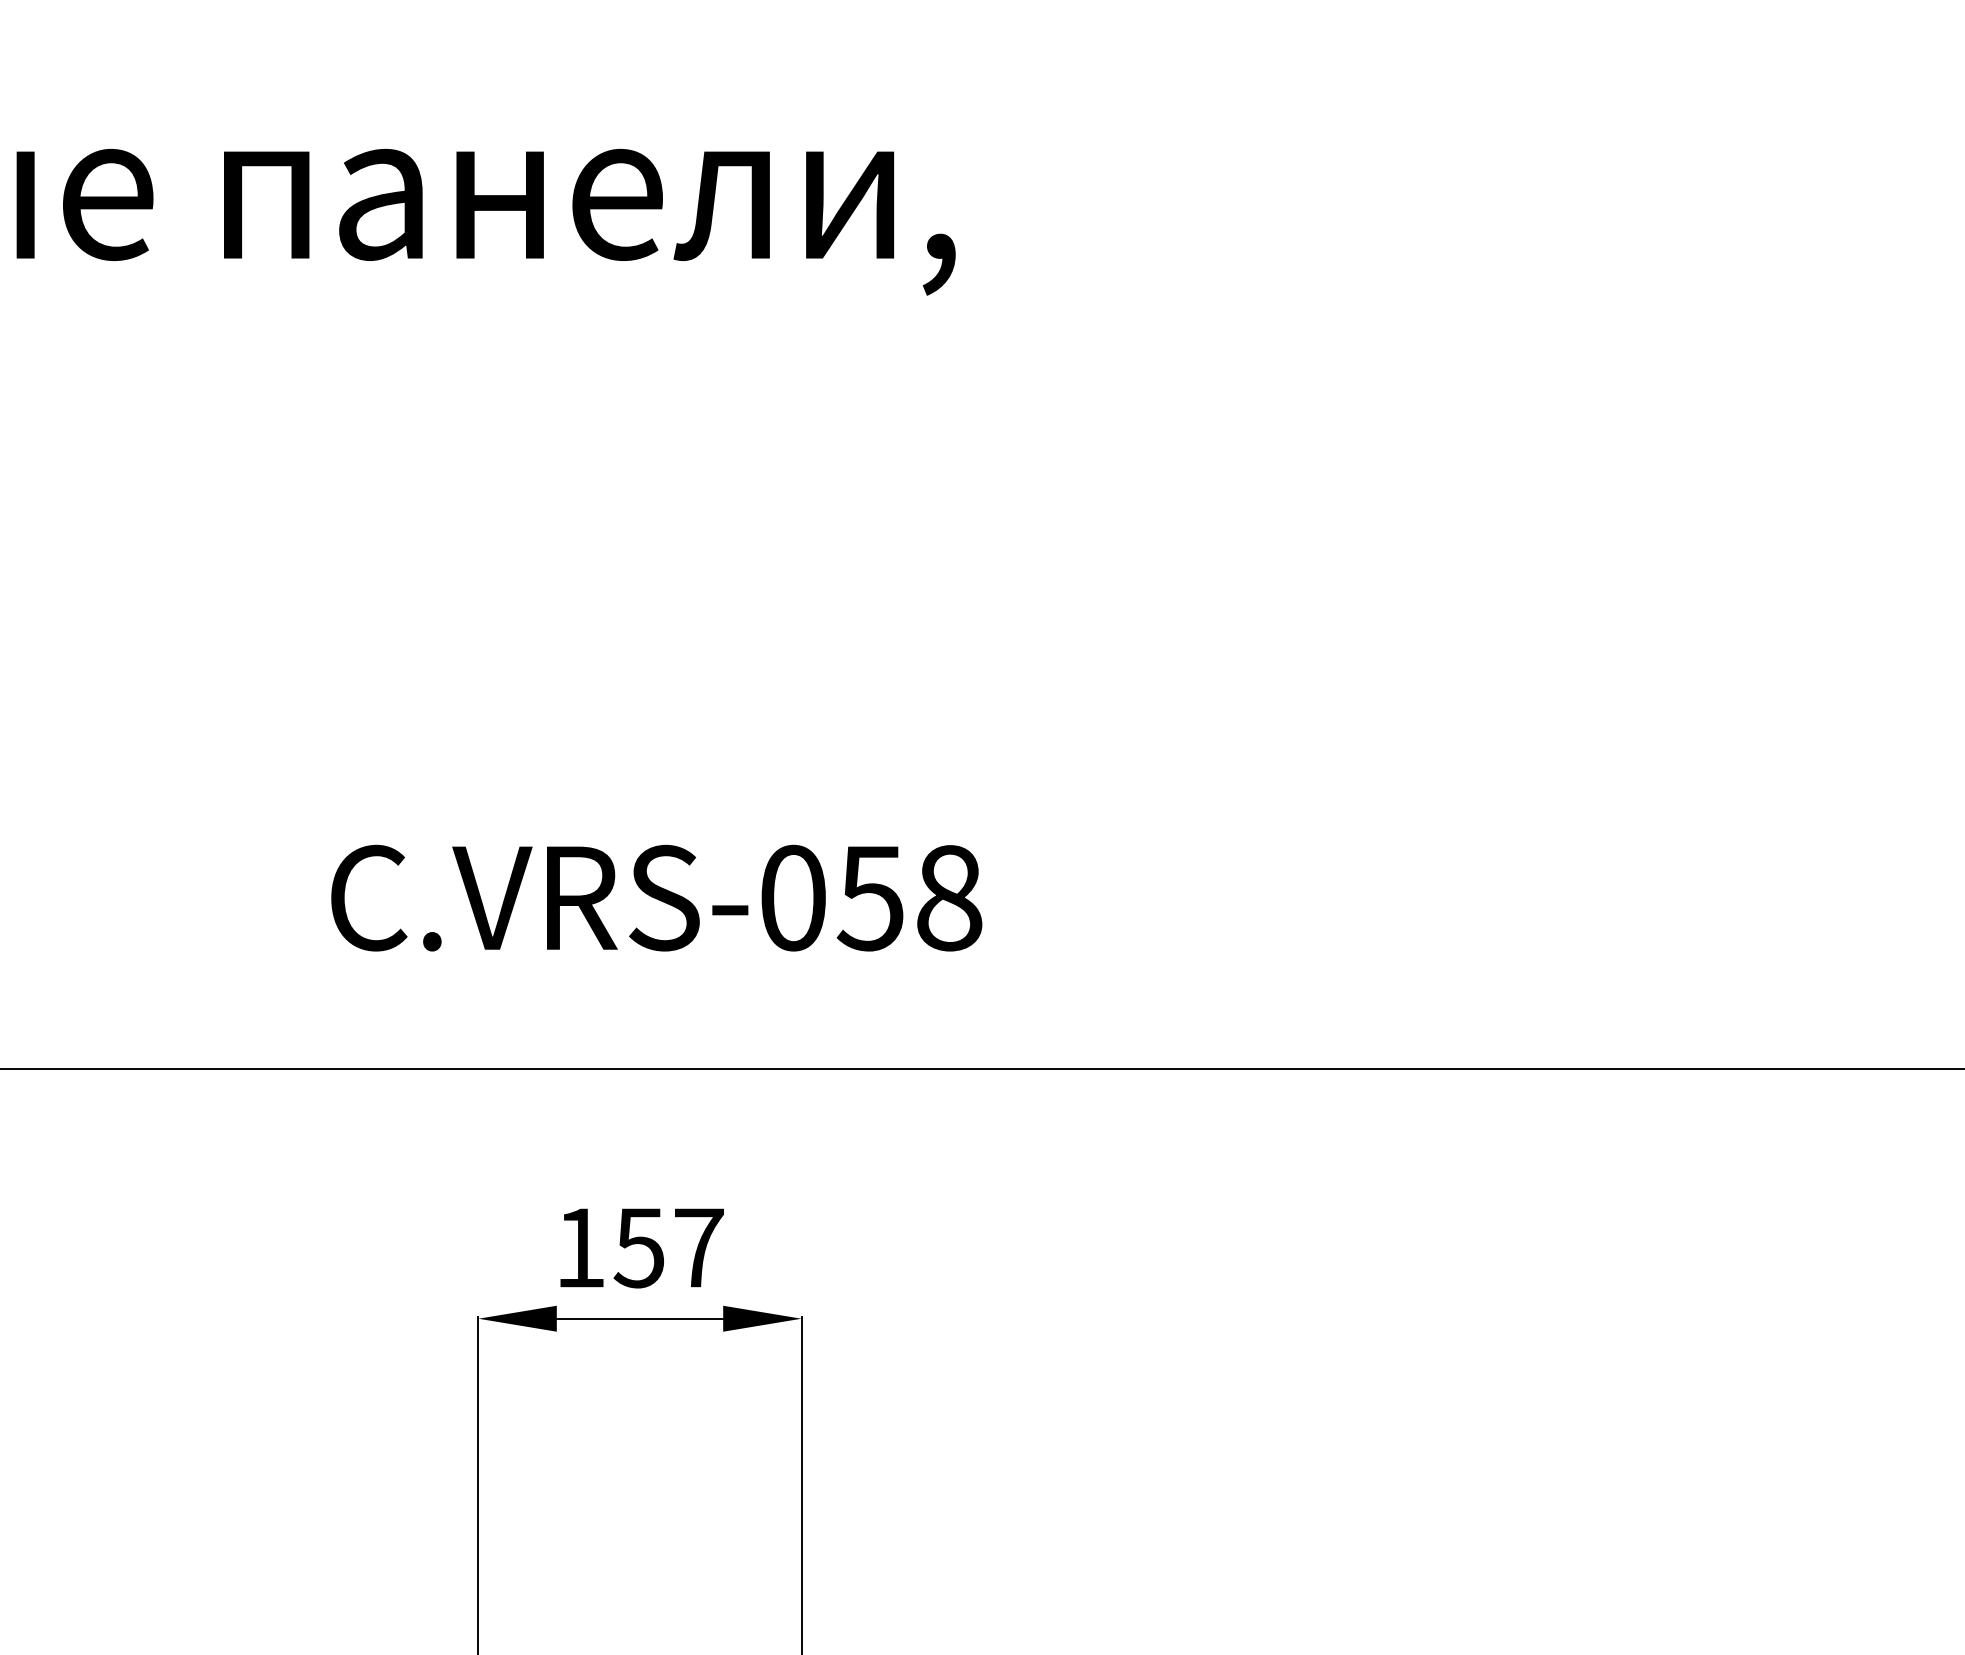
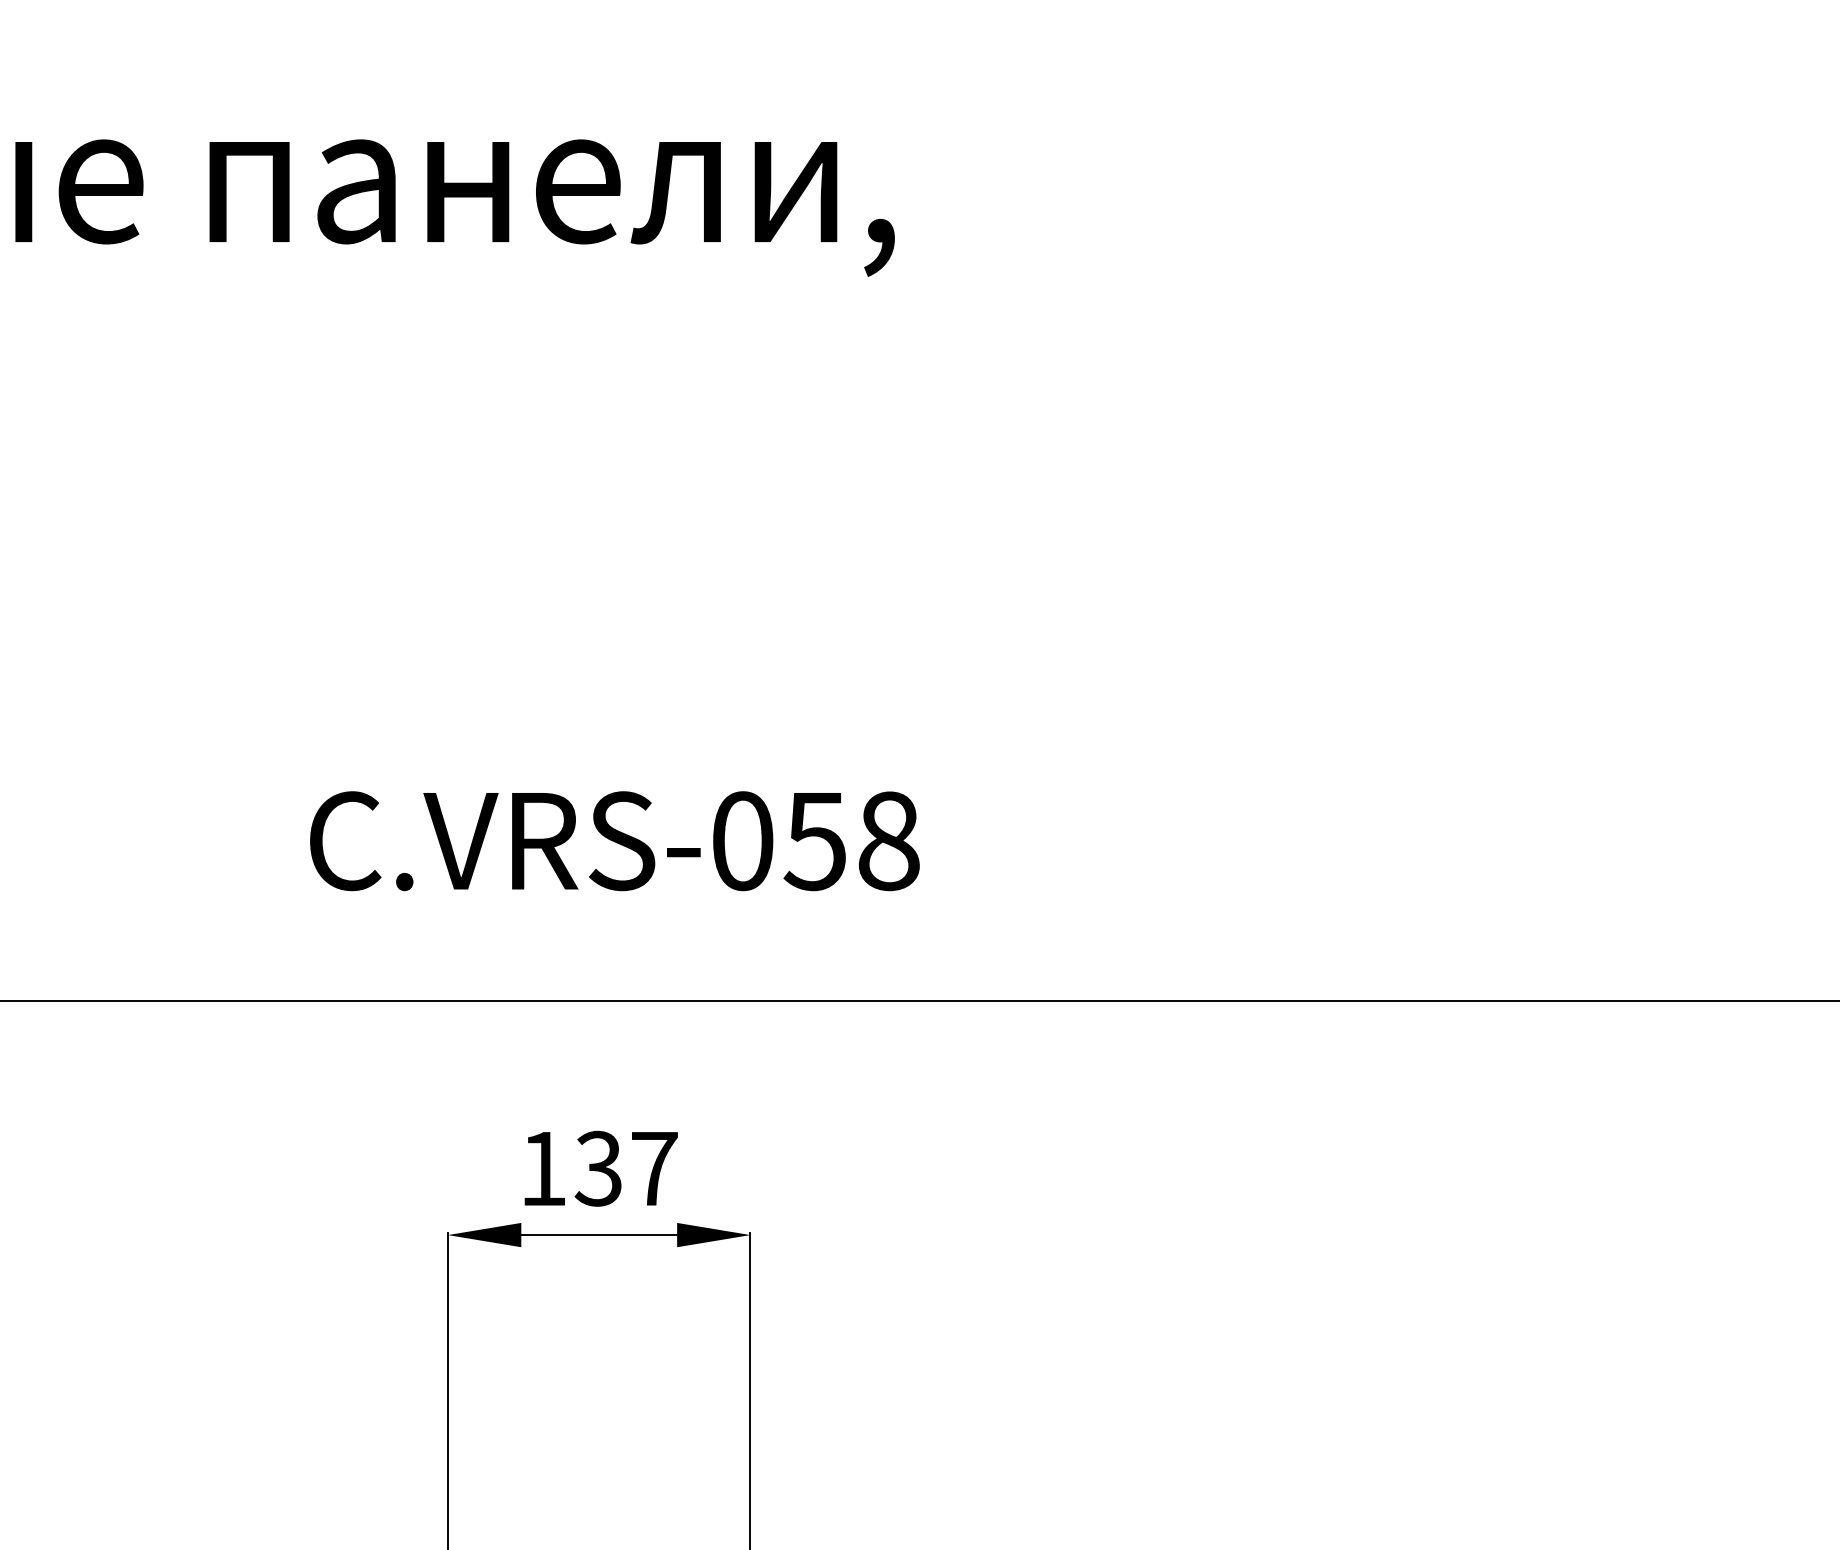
text: (638, 1247) -> (597, 1168), 157 -> 137

